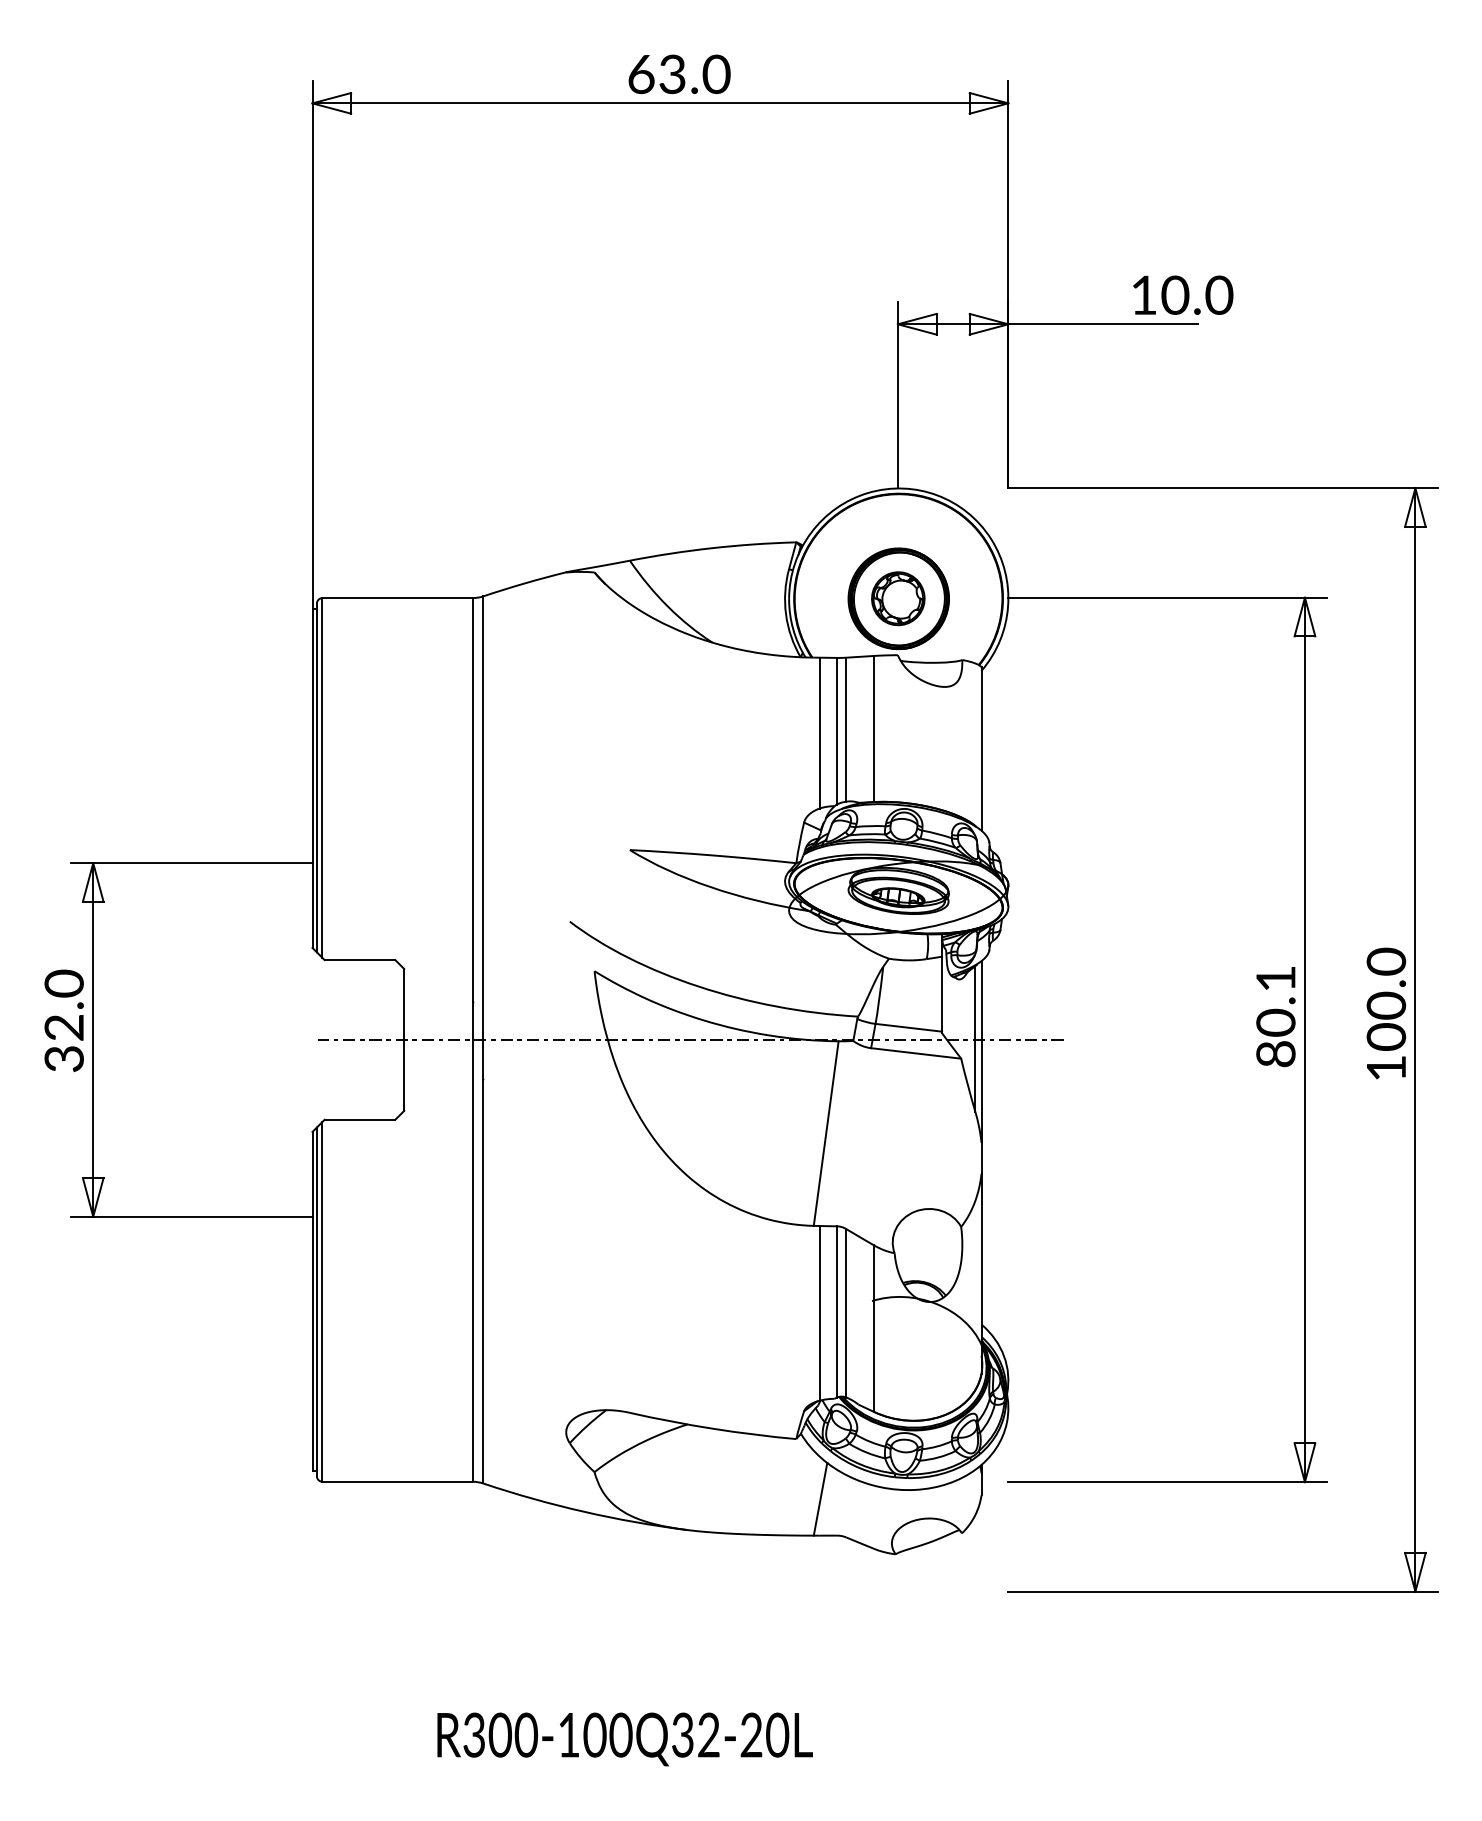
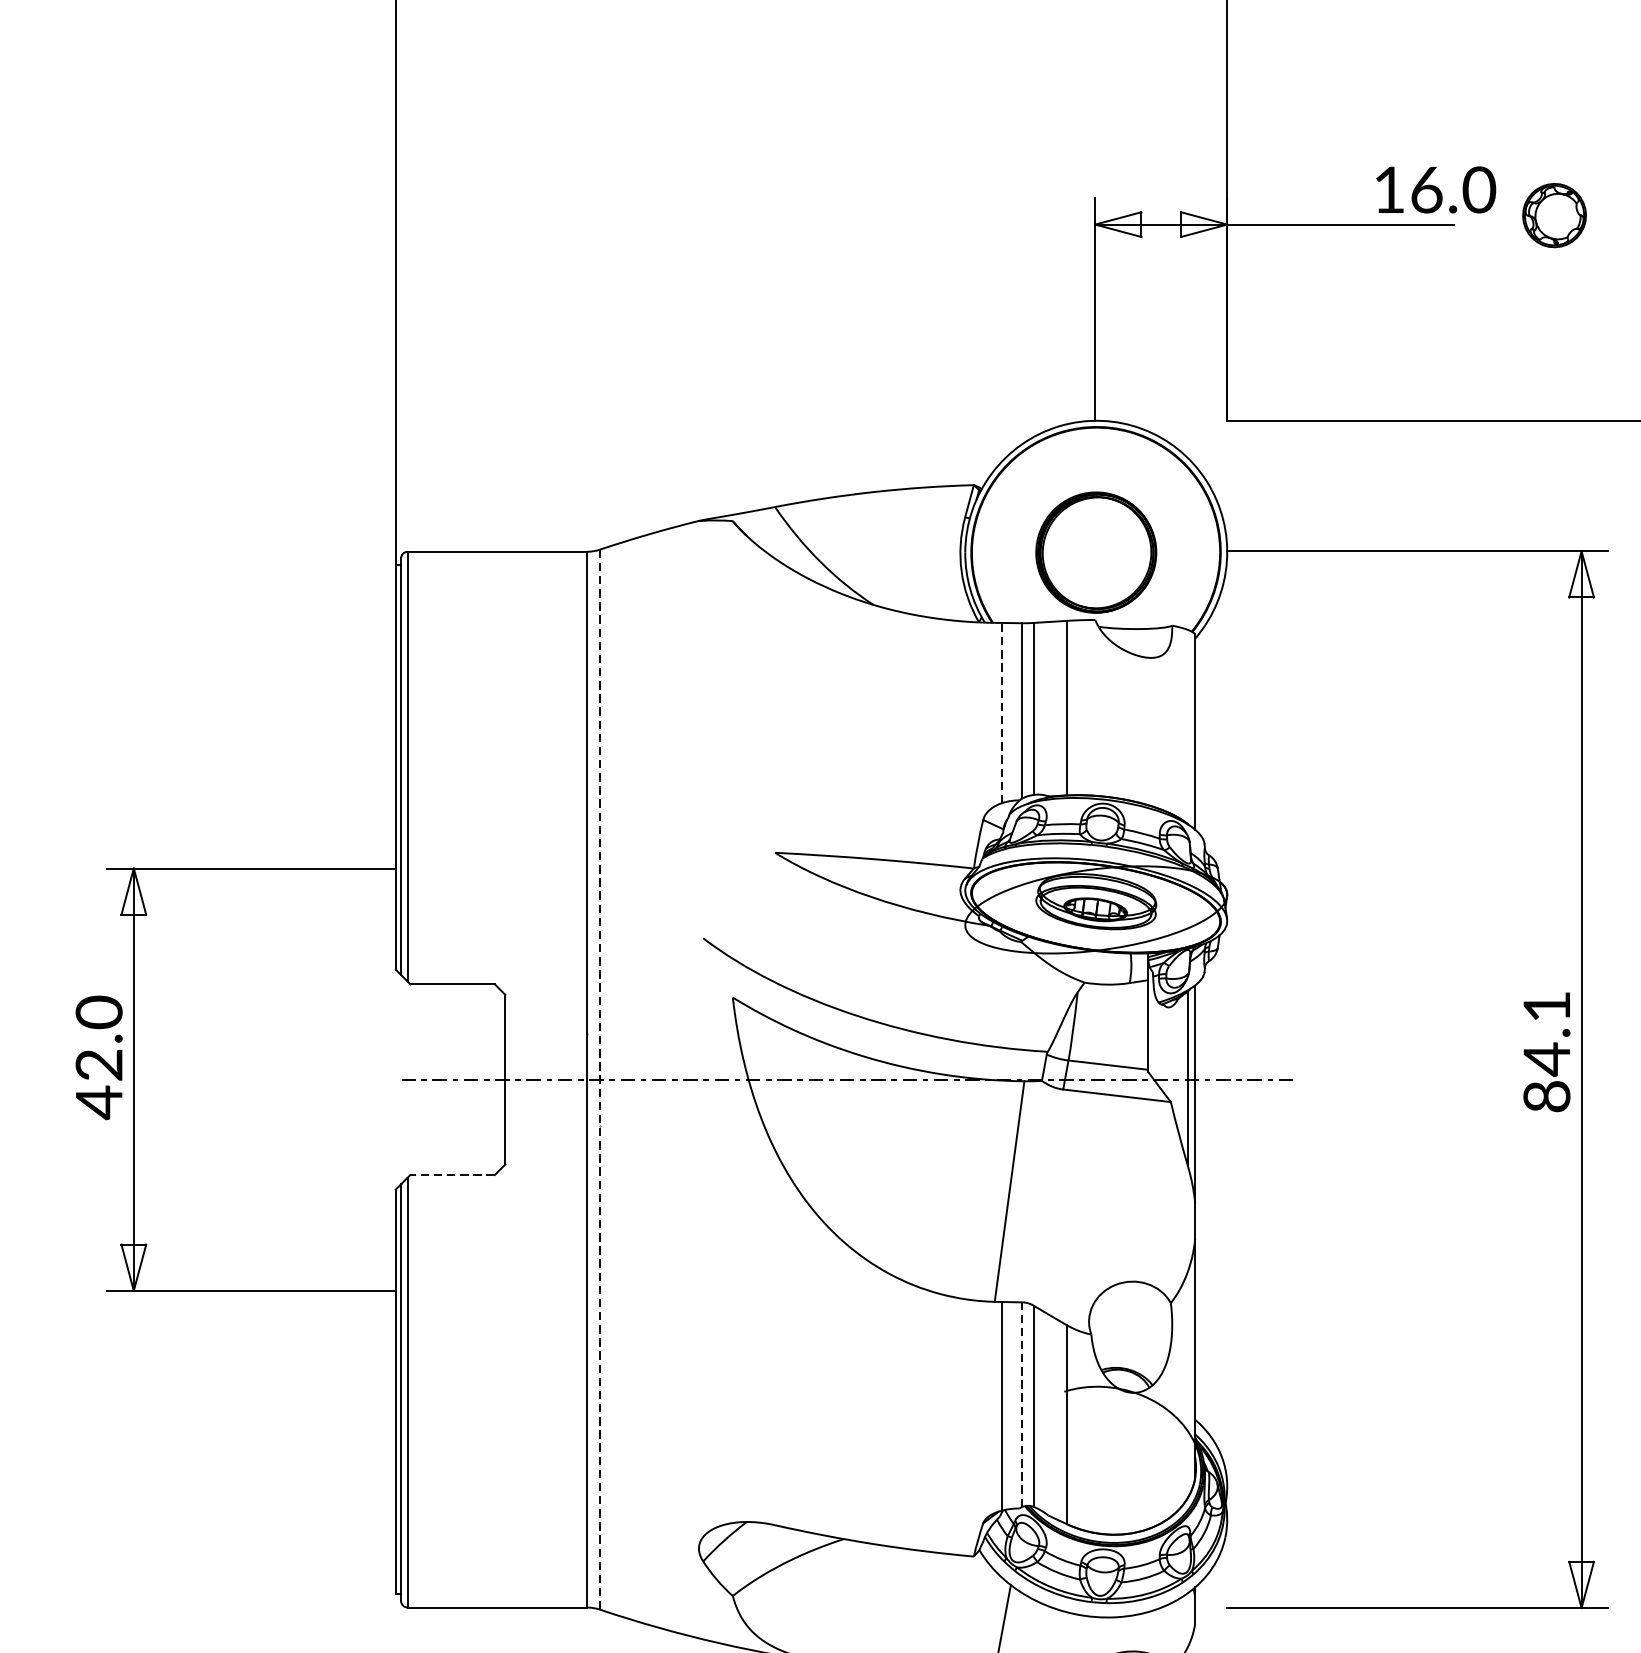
text: (1175, 294) -> (1426, 189), 10.0 -> 16.0
part: (898, 598) -> (1554, 215), moved
line: (819, 732) -> (1001, 712), solid -> dashed
text: (1275, 1022) -> (1546, 1058), 80.1 -> 84.1
line: (483, 1039) -> (600, 1079), solid -> dashed
text: (63, 1058) -> (98, 1101), 32.0 -> 42.0
line: (359, 1119) -> (451, 1174), solid -> dashed
line: (837, 1311) -> (1023, 1404), solid -> dashed

